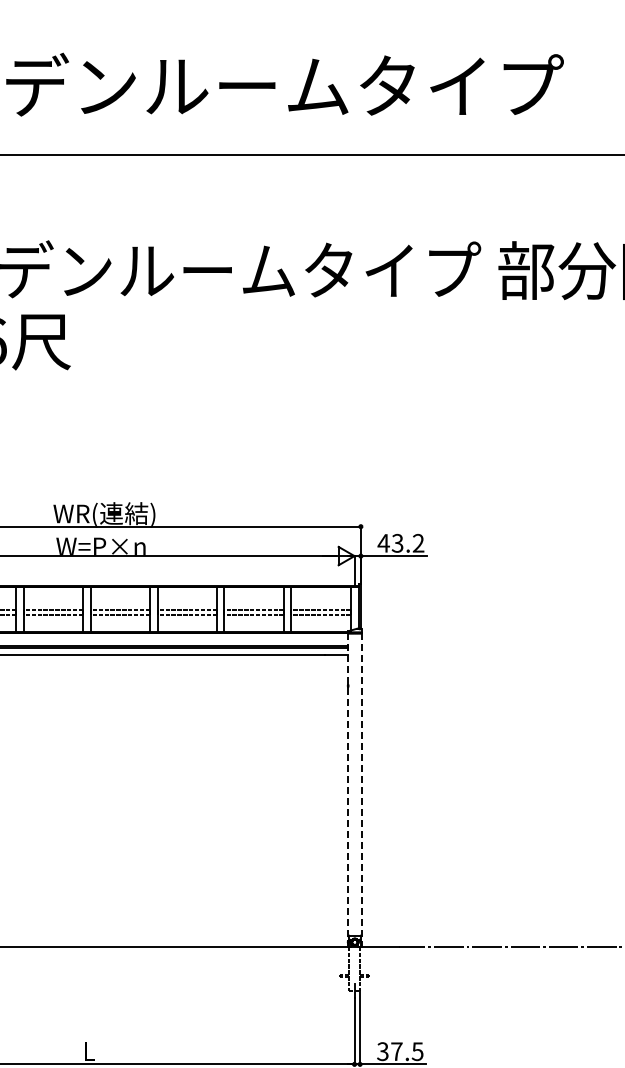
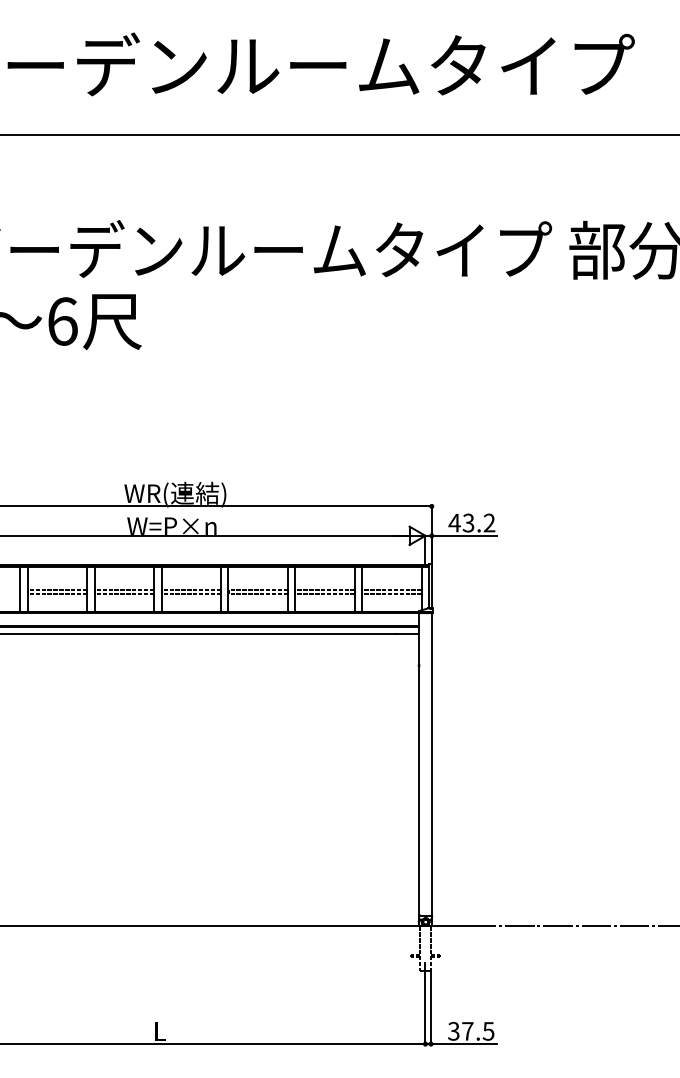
line: (348, 789) -> (419, 769), dashed -> solid
line: (361, 789) -> (432, 769), dashed -> solid

